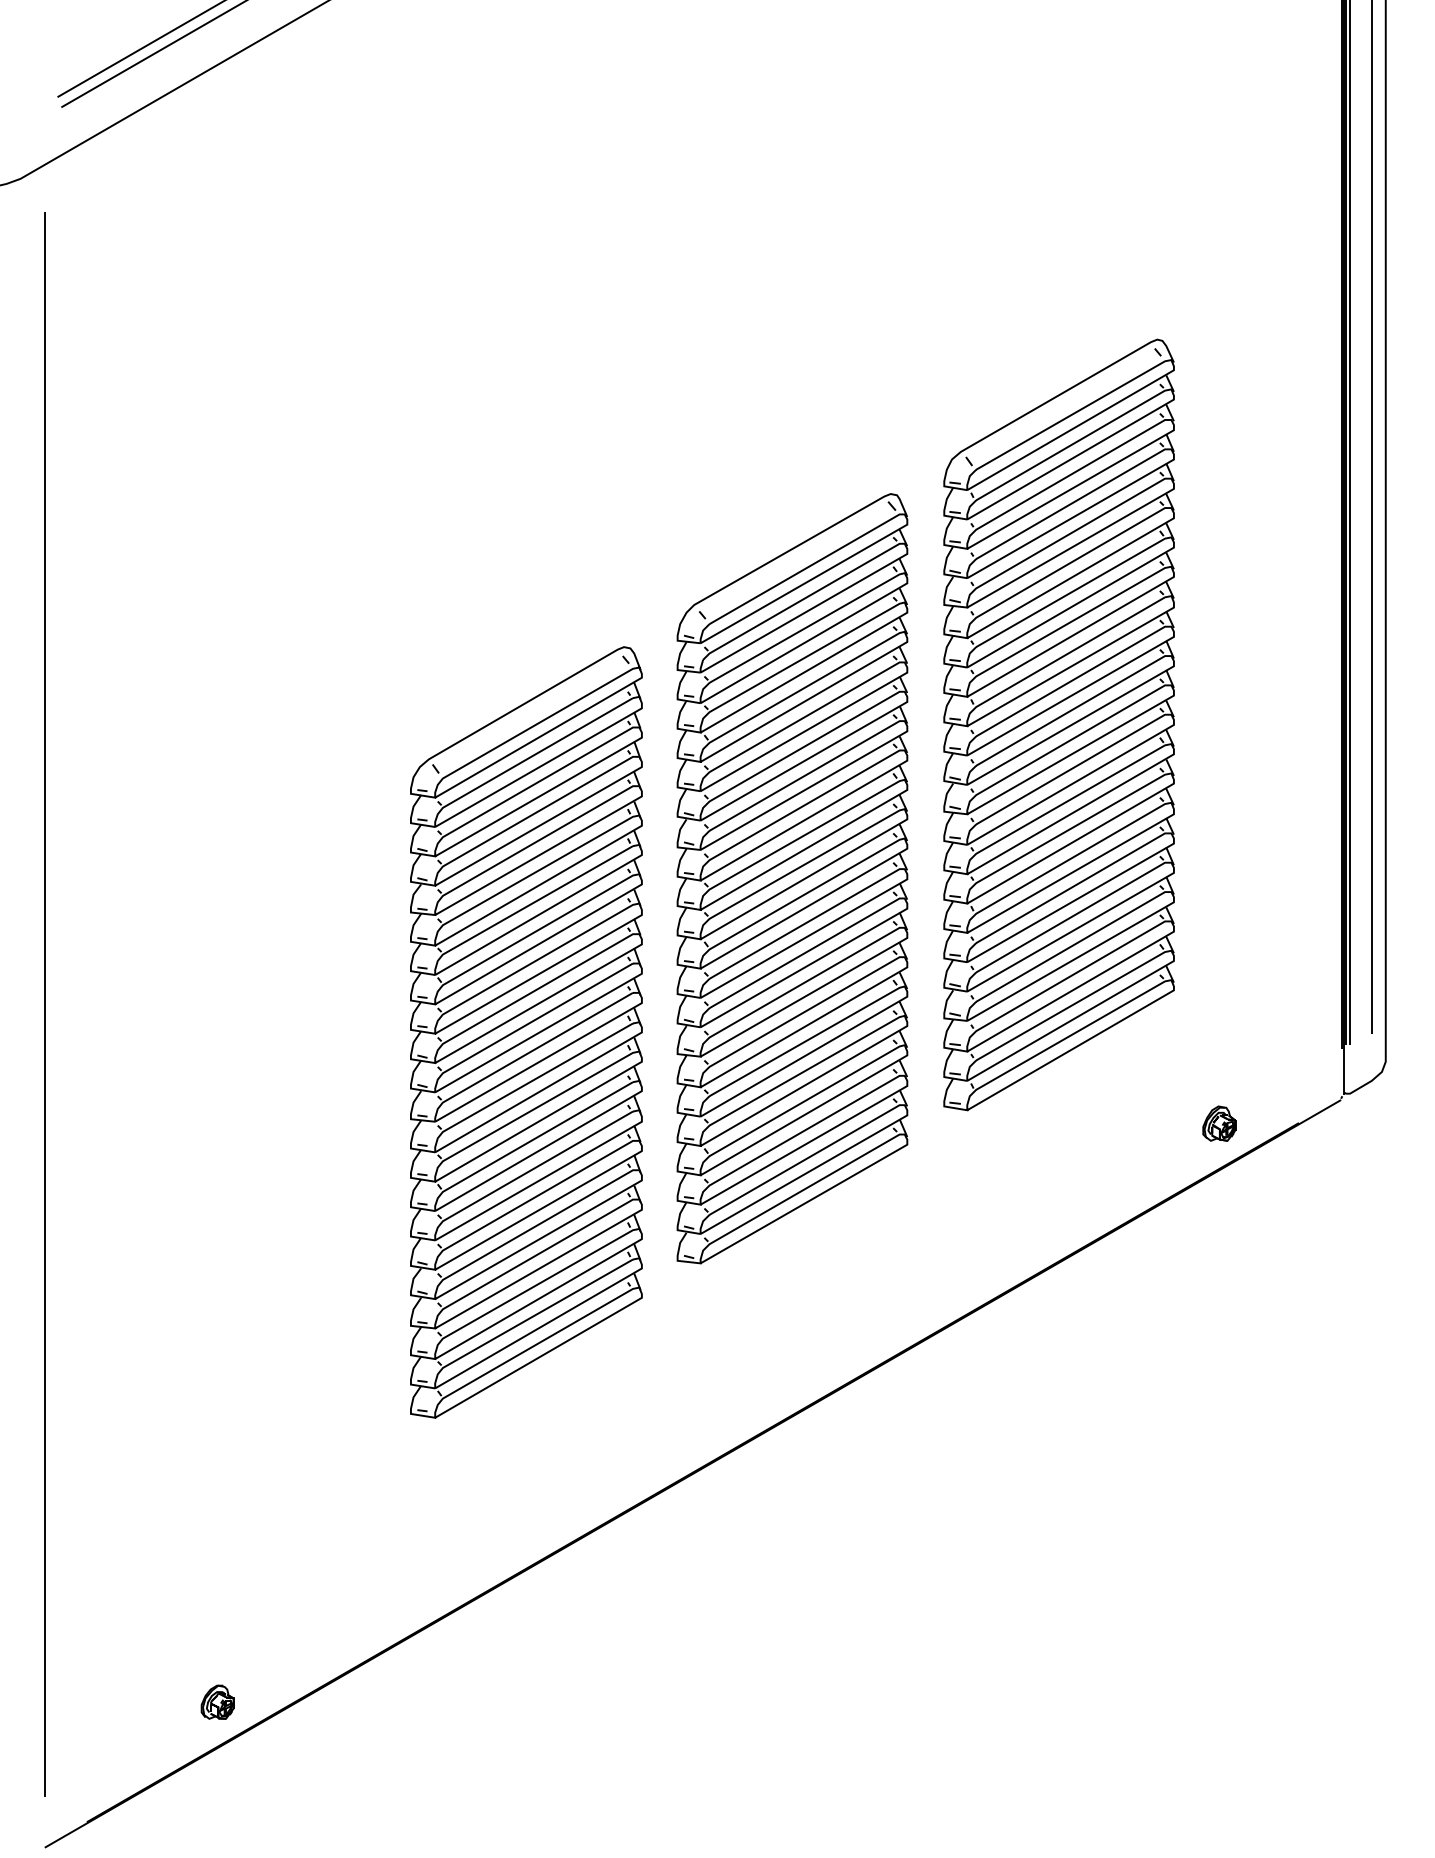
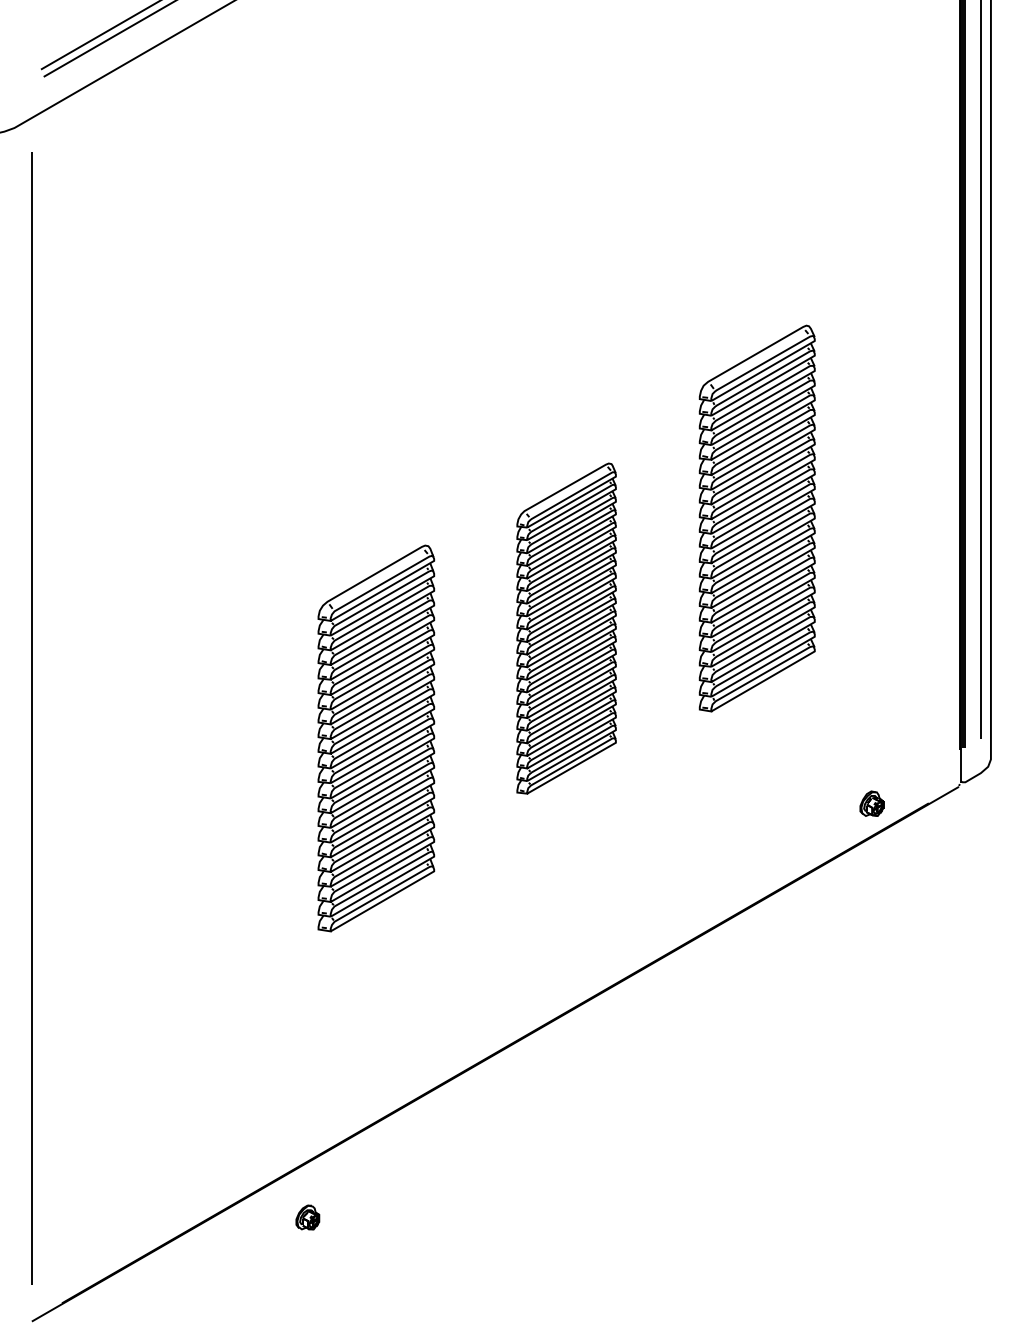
part: (1058, 724) -> (756, 518), size x0.7
part: (792, 878) -> (566, 628), size x0.6
part: (526, 1032) -> (376, 738), size x0.7
part: (217, 1701) -> (307, 1216), moved

